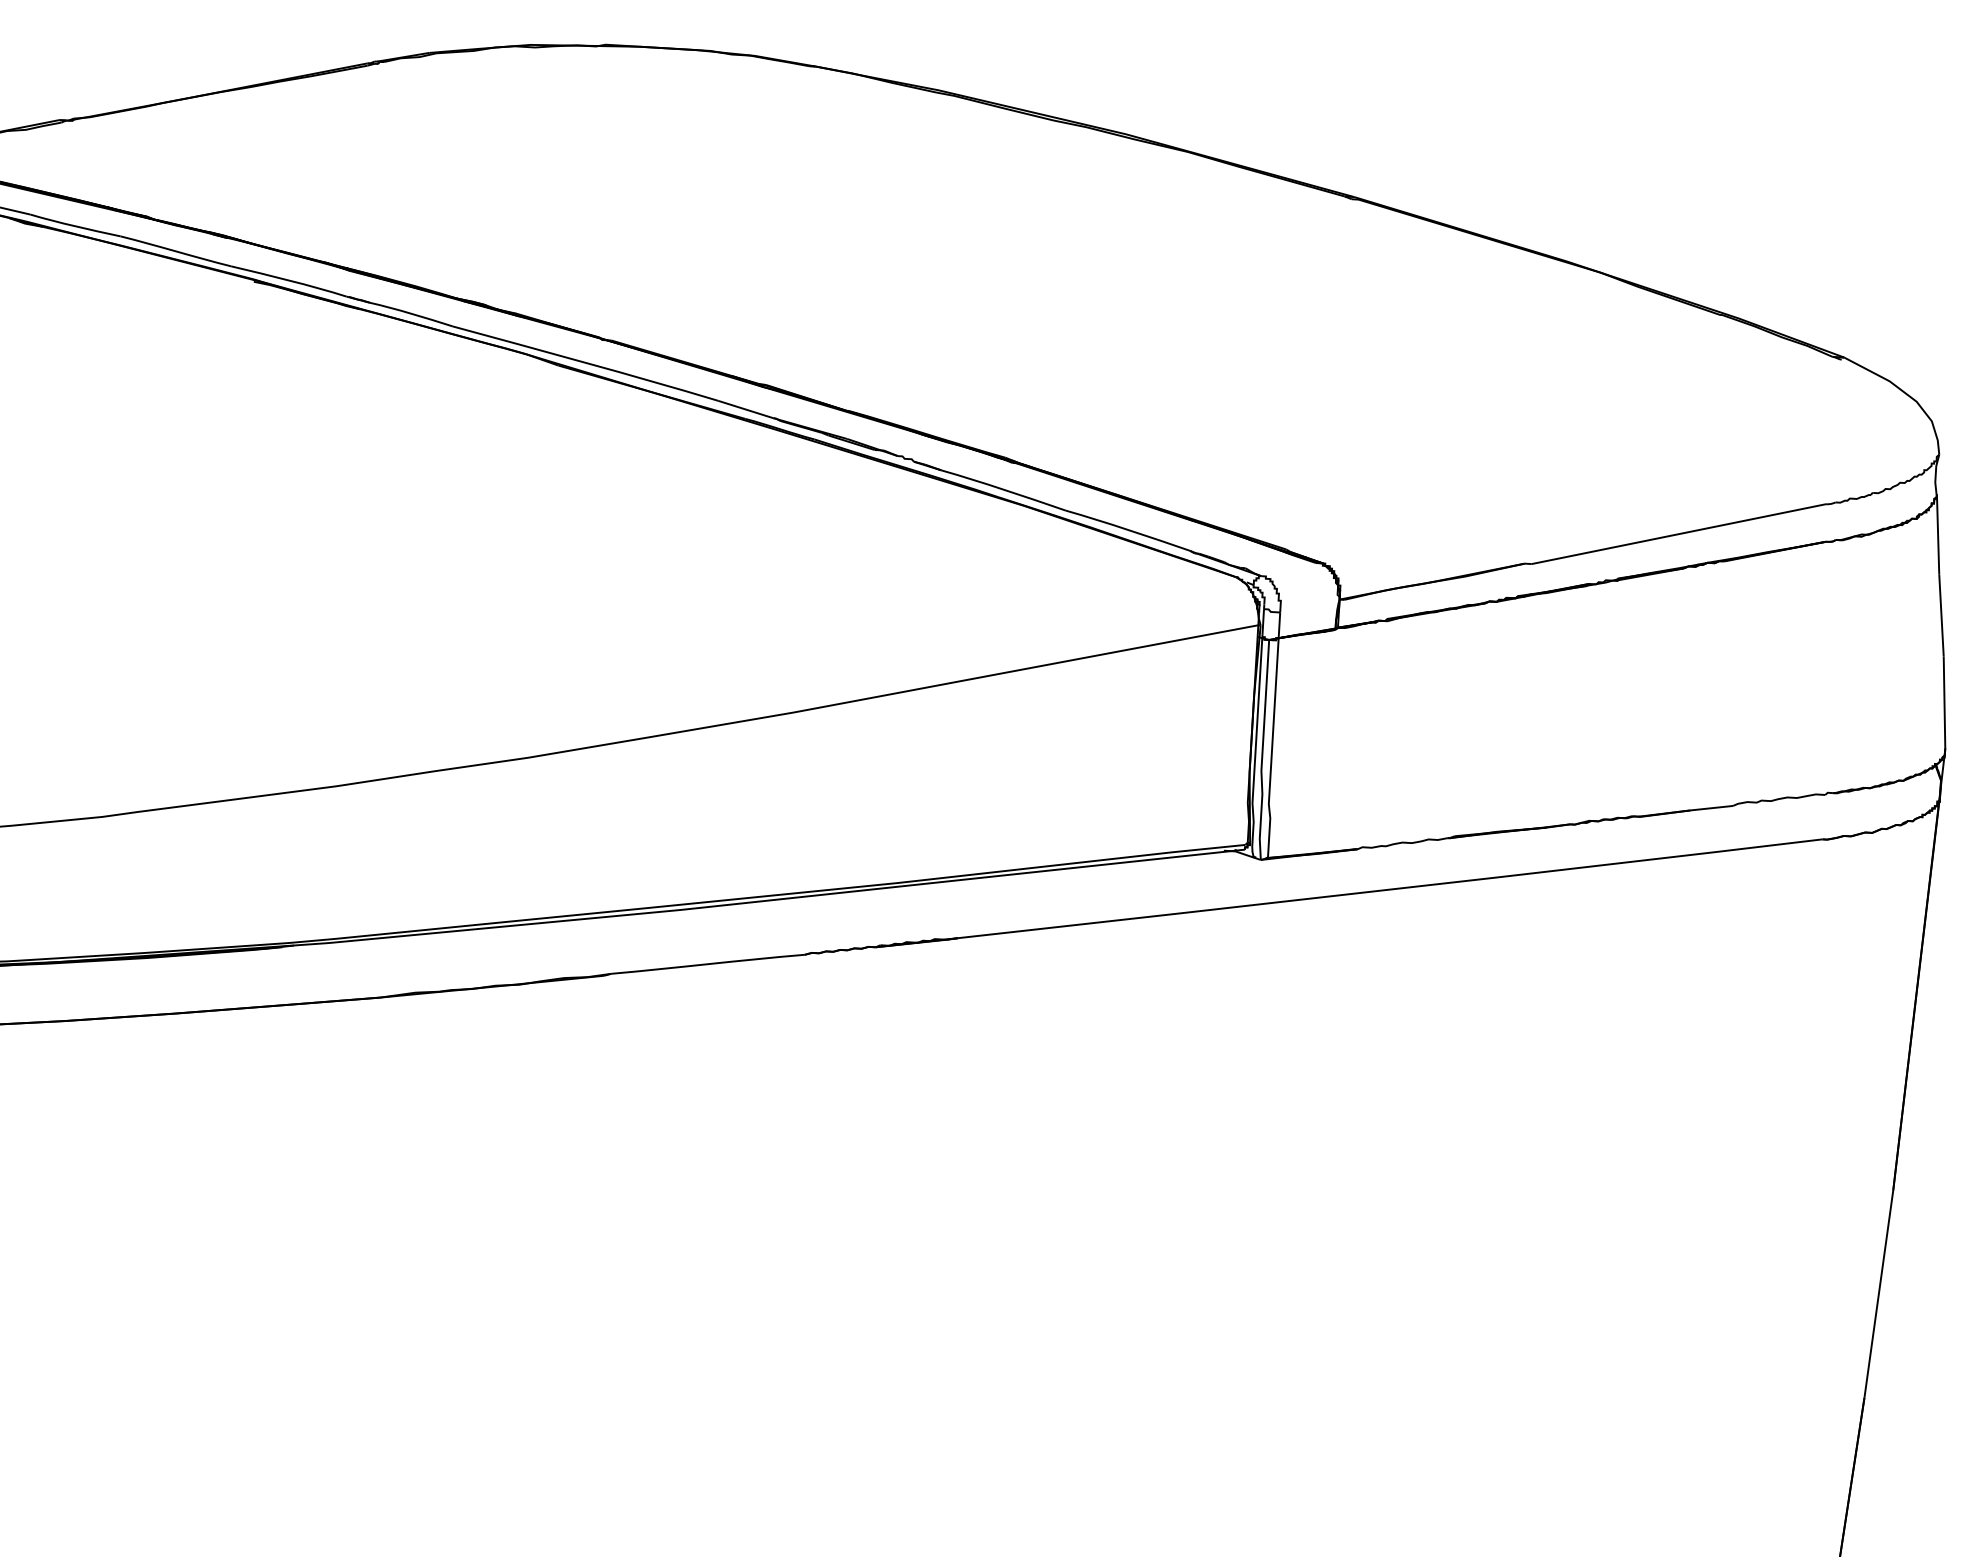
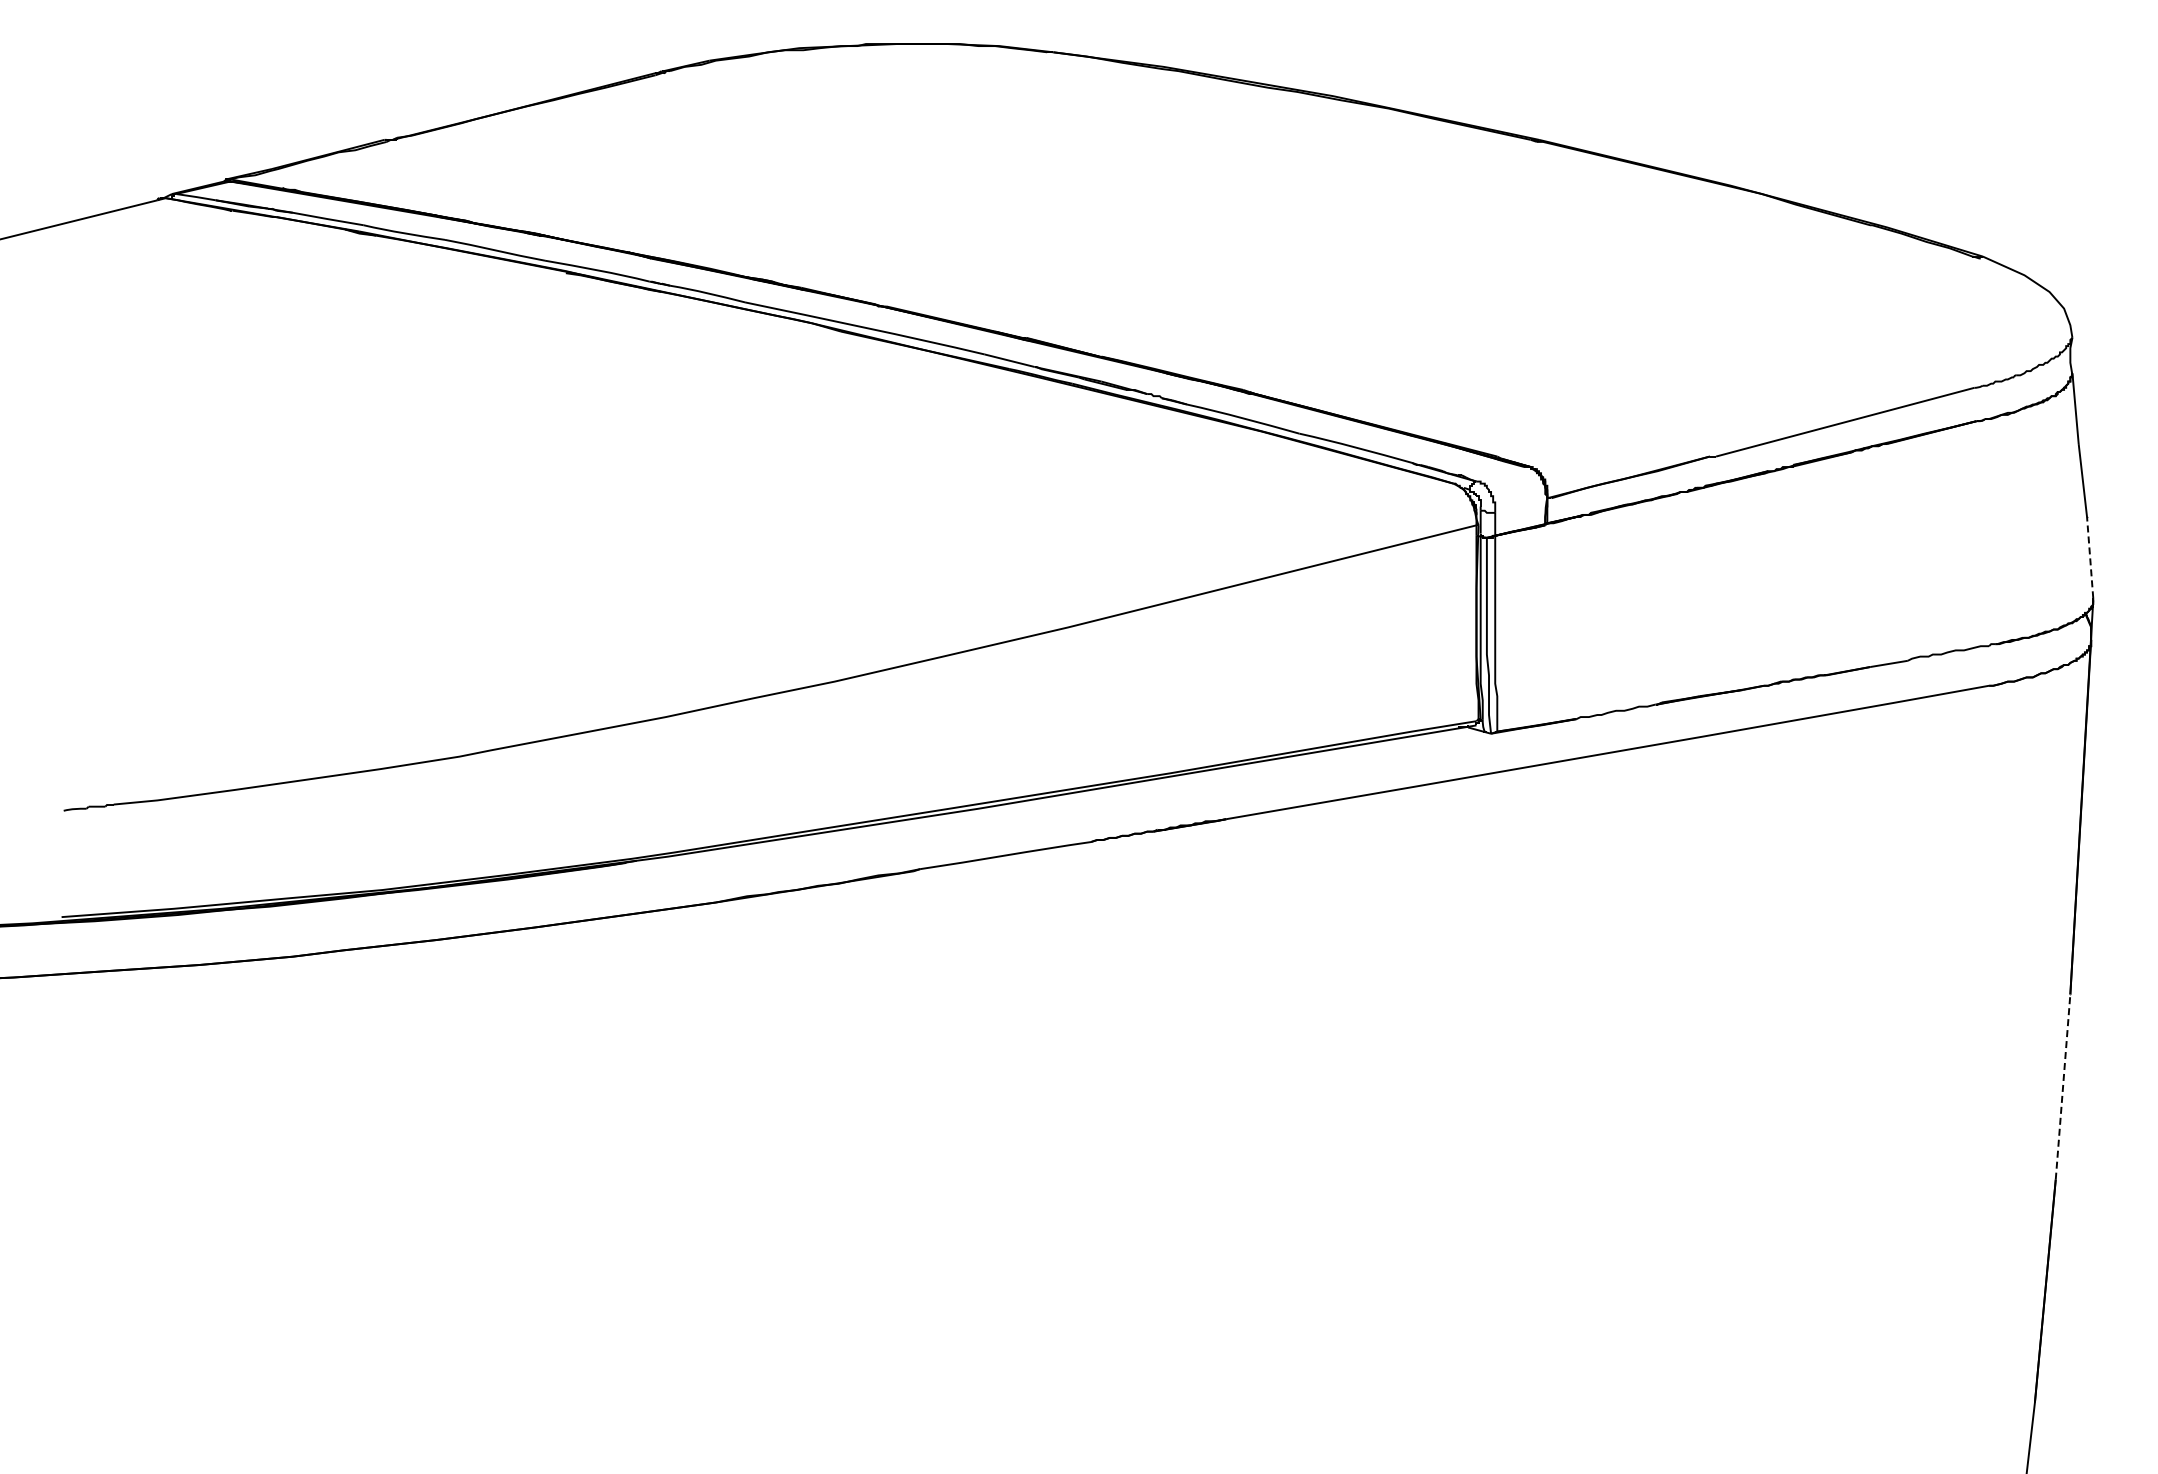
line: (1944, 701) -> (2090, 556), solid -> dashed
line: (1879, 1293) -> (2063, 1086), solid -> dashed

